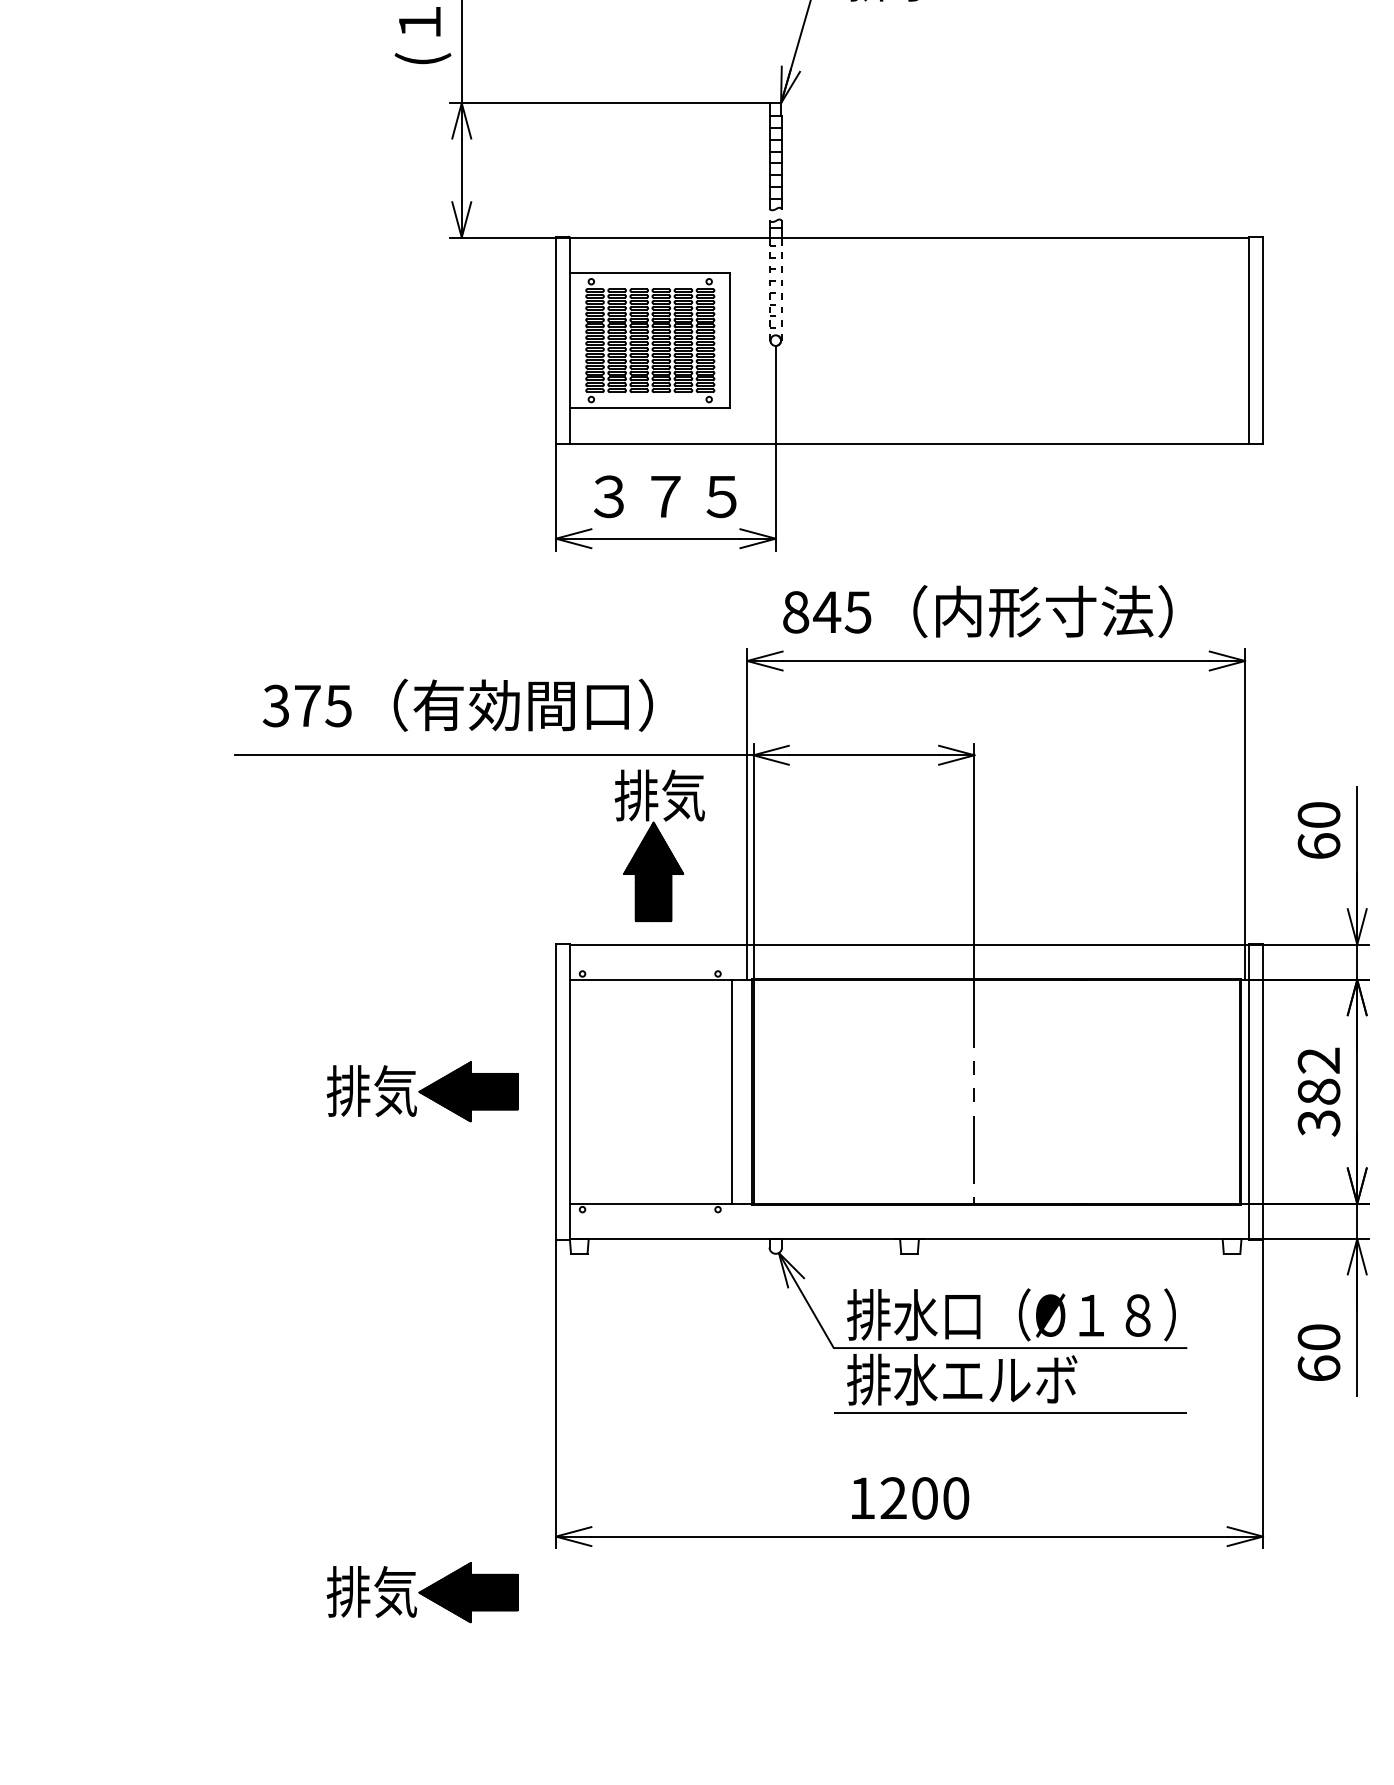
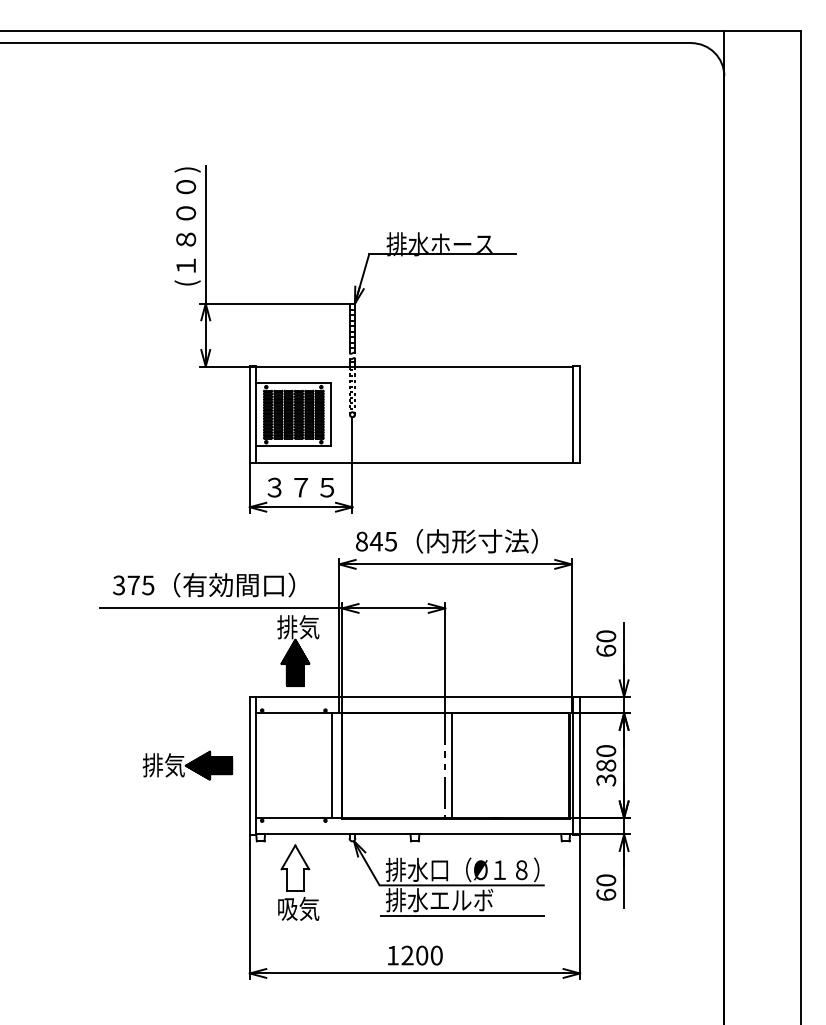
text: (1319, 1061) -> (606, 751), 382 -> 380
line: (987, 1091) -> (451, 765), added
part: (660, 1341) -> (298, 882), added
part: (422, 1592) -> (187, 999), removed

